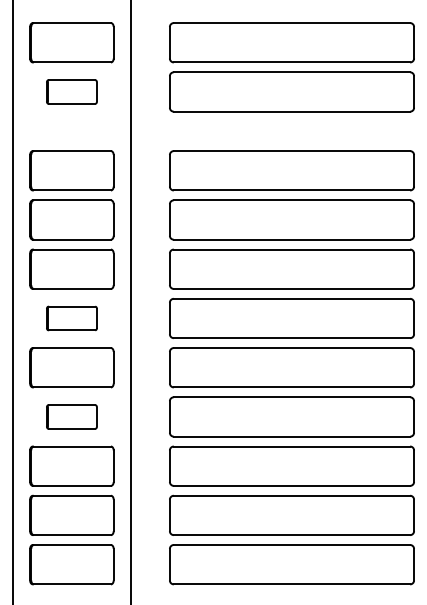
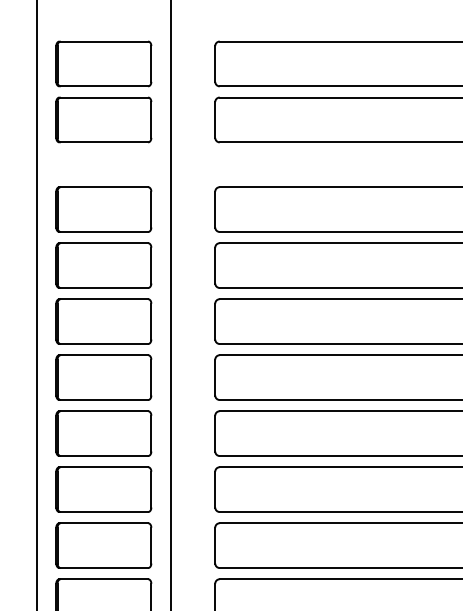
part: (71, 91) -> (103, 119), size x1.67
part: (71, 318) -> (103, 377), size x1.67
part: (71, 416) -> (103, 489), size x1.67

